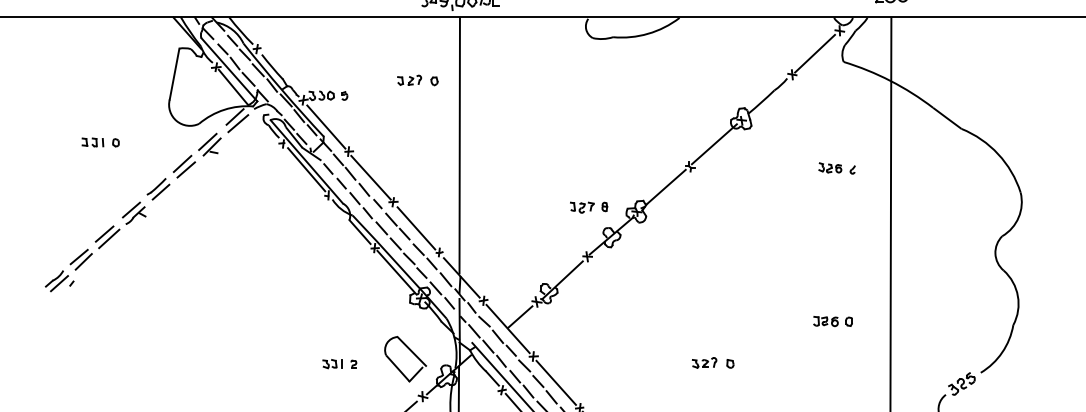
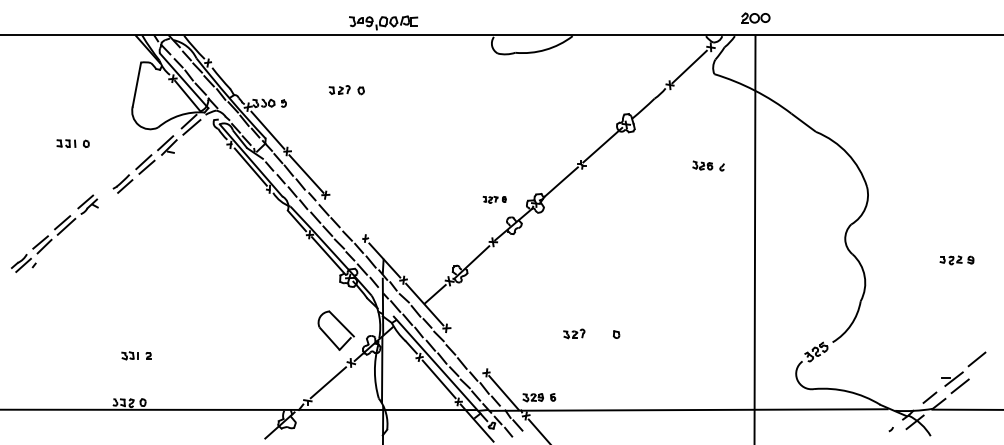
line: (459, 145) -> (382, 146), removed
part: (588, 207) -> (494, 199), size x0.7
line: (416, 228) -> (345, 217), removed
part: (95, 246) -> (54, 233), moved
part: (833, 320) -> (705, 297), removed
part: (704, 362) -> (574, 333), moved
part: (339, 363) -> (136, 355), moved
line: (556, 383) -> (466, 351), removed

